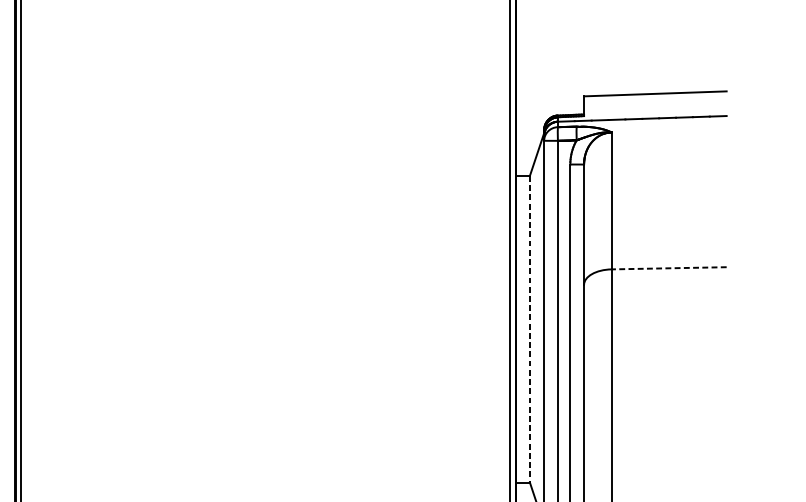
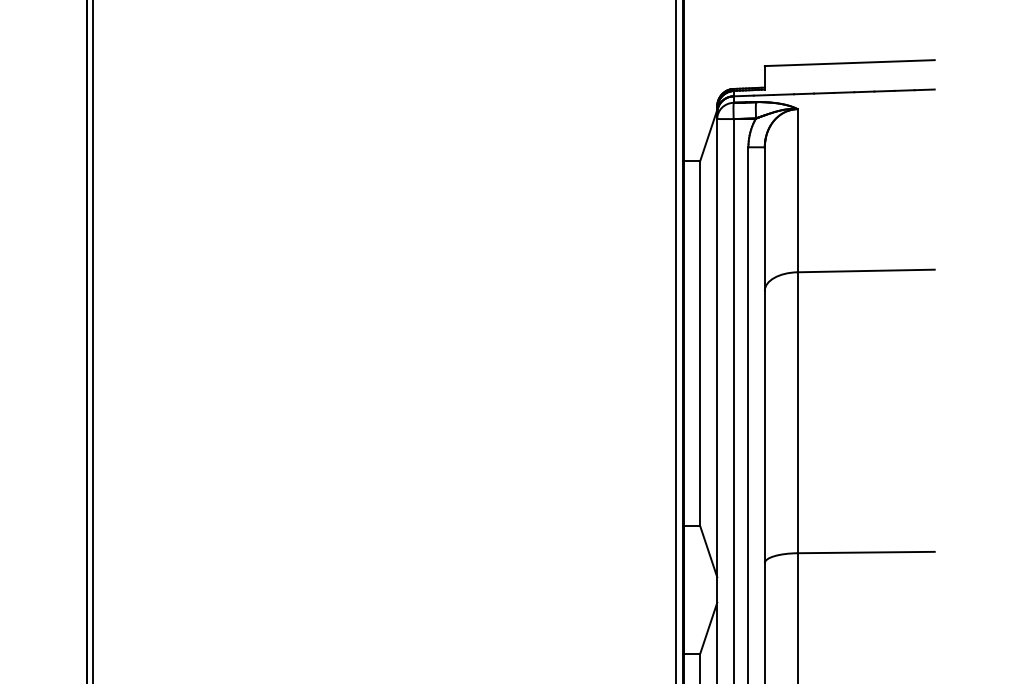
line: (669, 267) -> (866, 270), dashed -> solid
line: (530, 329) -> (700, 343), dashed -> solid

